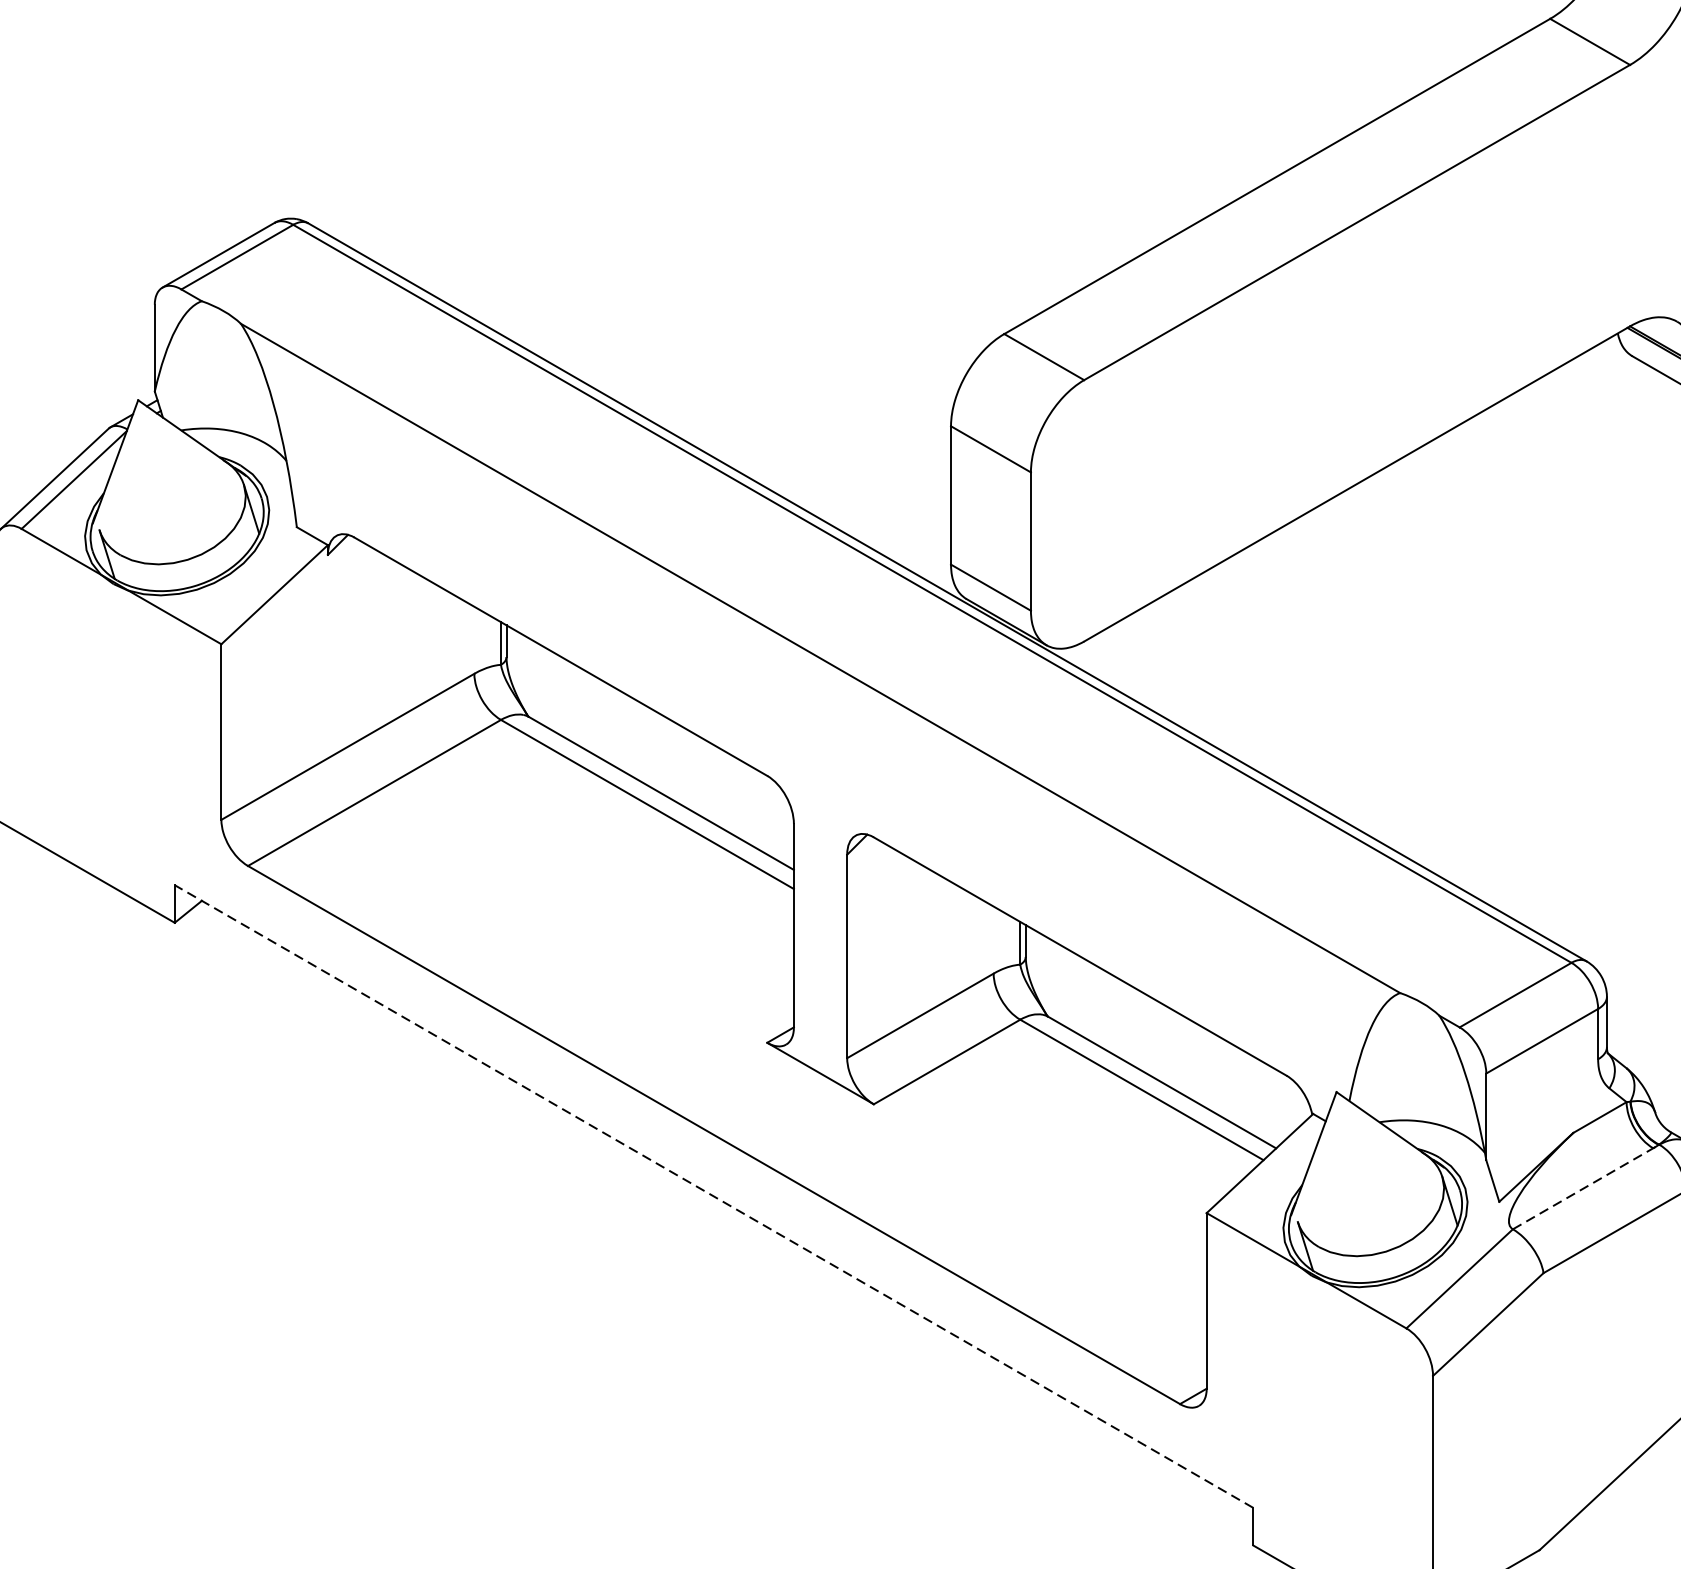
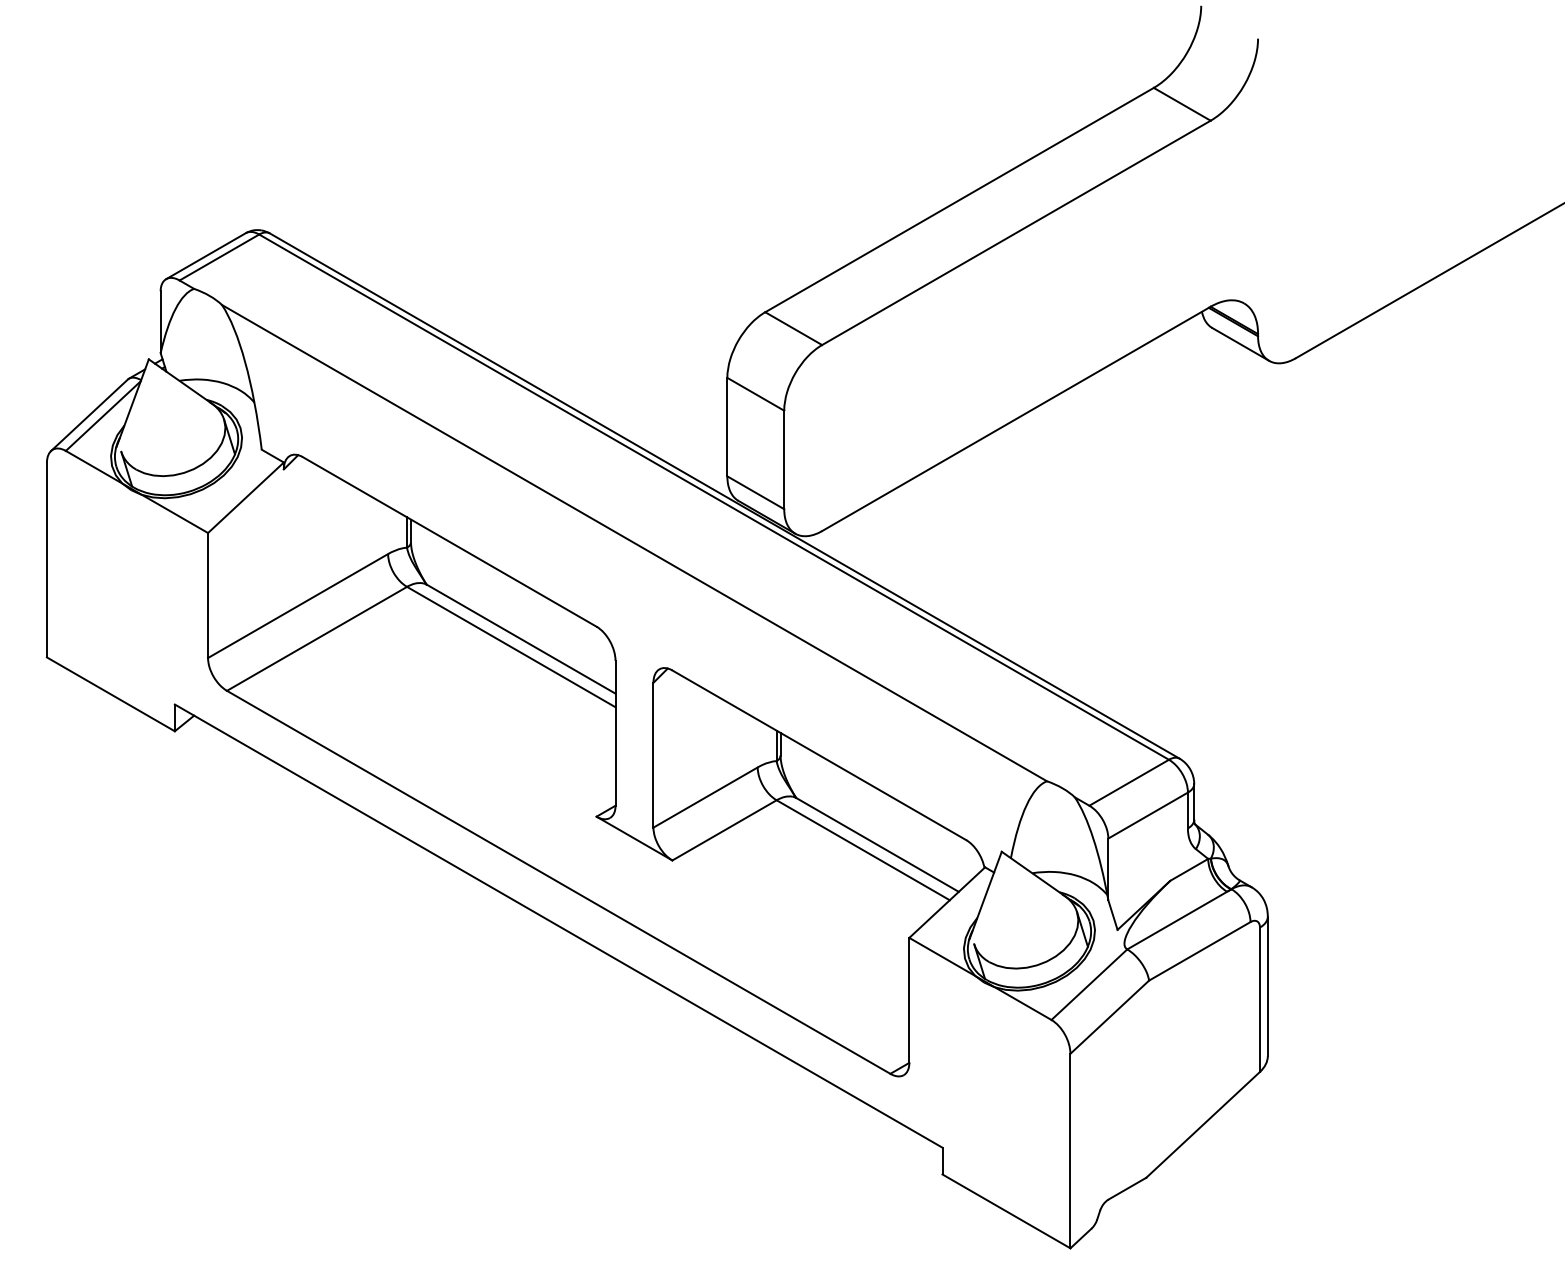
line: (1586, 1187) -> (1179, 919), dashed -> solid
line: (713, 1195) -> (558, 925), dashed -> solid

